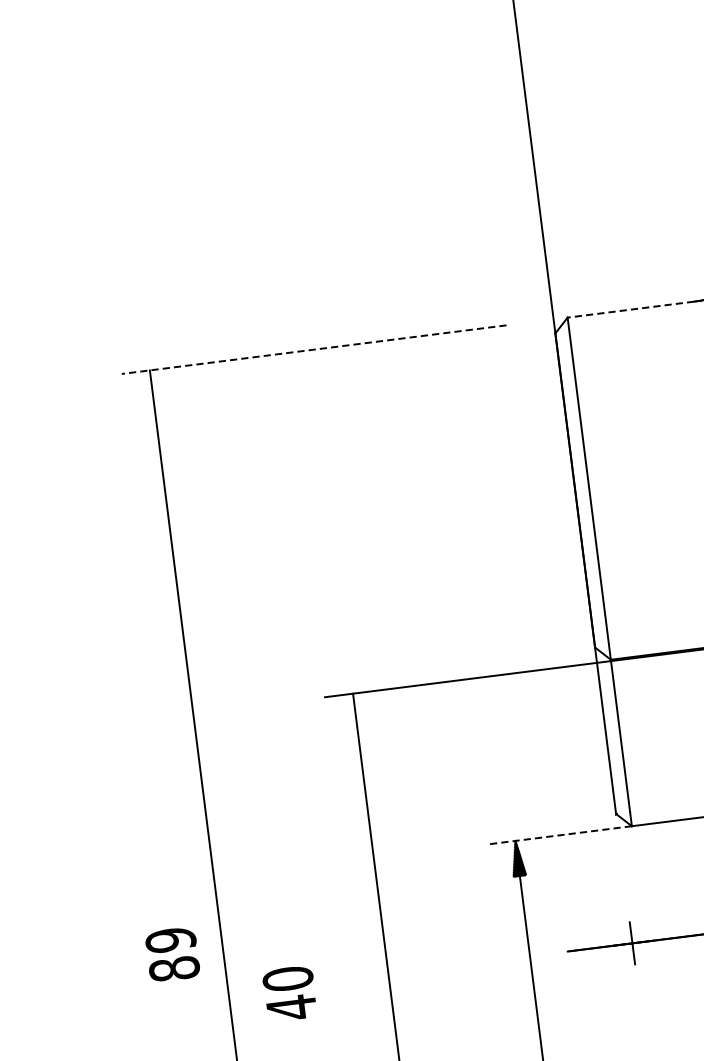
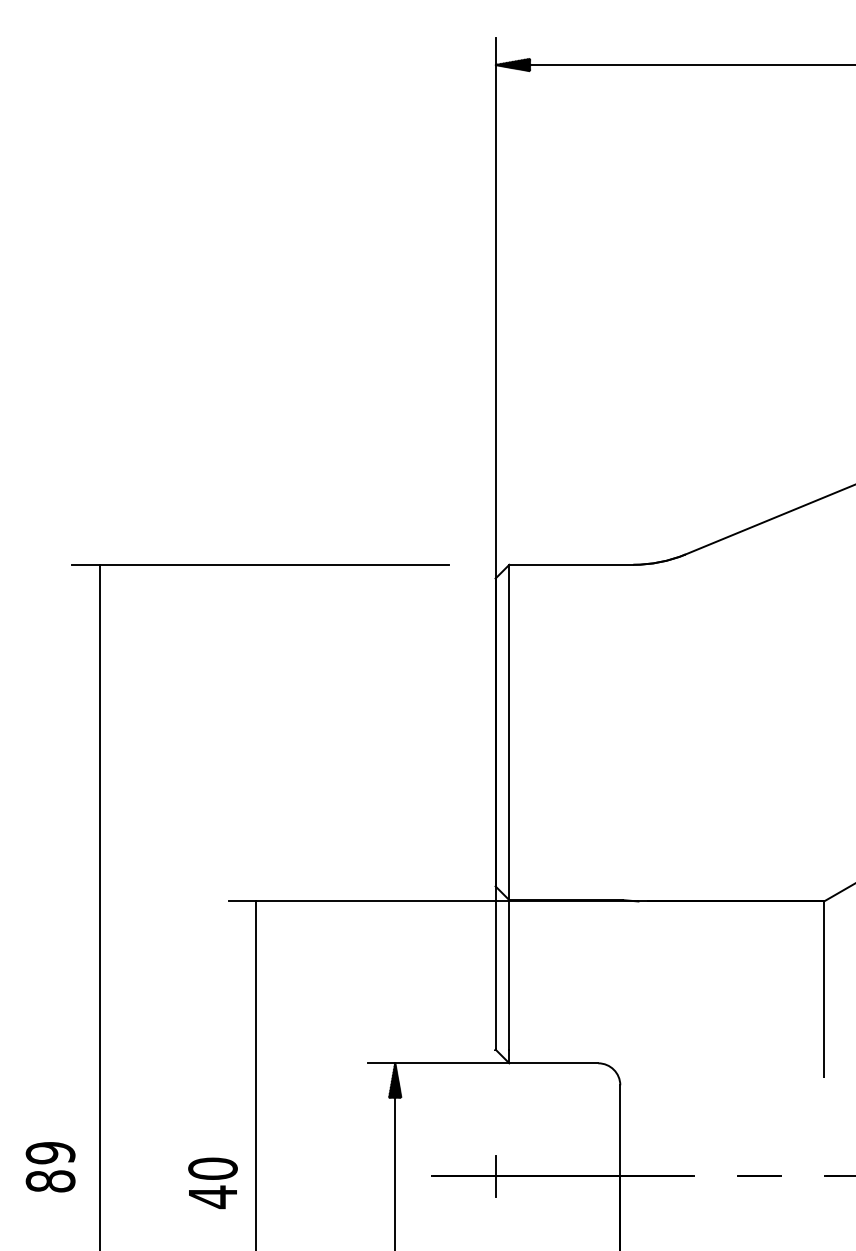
line: (629, 309) -> (570, 564), dashed -> solid
line: (313, 349) -> (260, 564), dashed -> solid
line: (559, 835) -> (438, 1063), dashed -> solid
text: (172, 954) -> (50, 1167), moved
text: (289, 994) -> (212, 1183), moved

